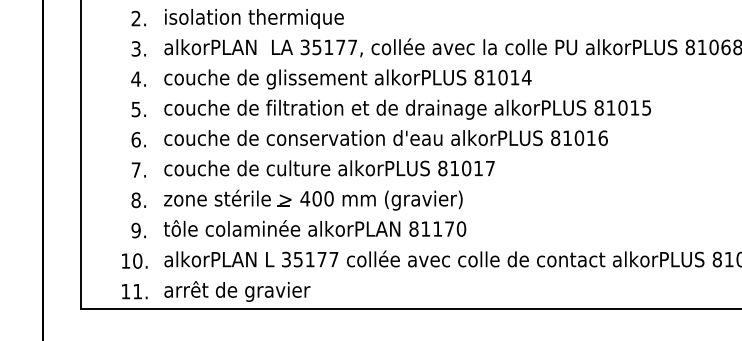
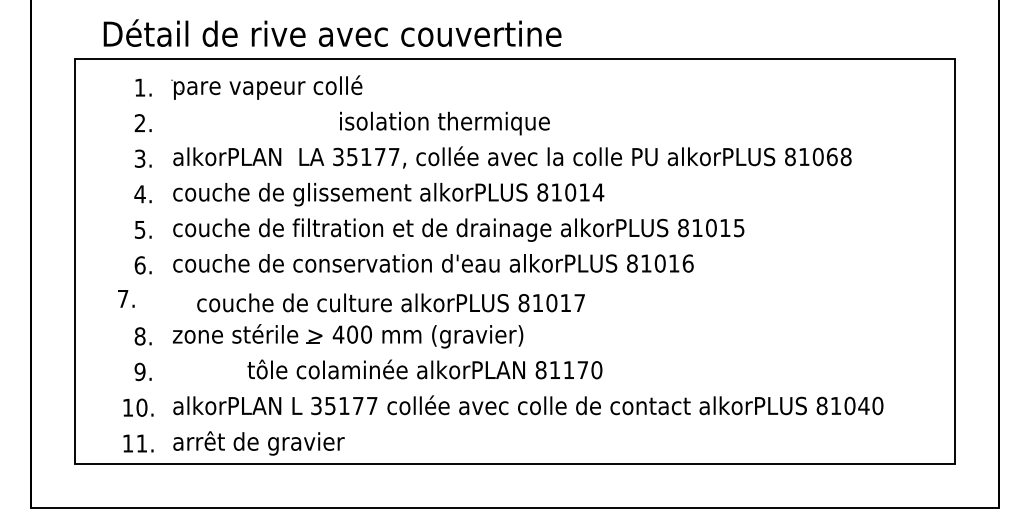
text: (254, 18) -> (444, 123), moved
text: (329, 168) -> (390, 302), moved
text: (139, 169) -> (126, 298), moved
text: (314, 228) -> (424, 369), moved

